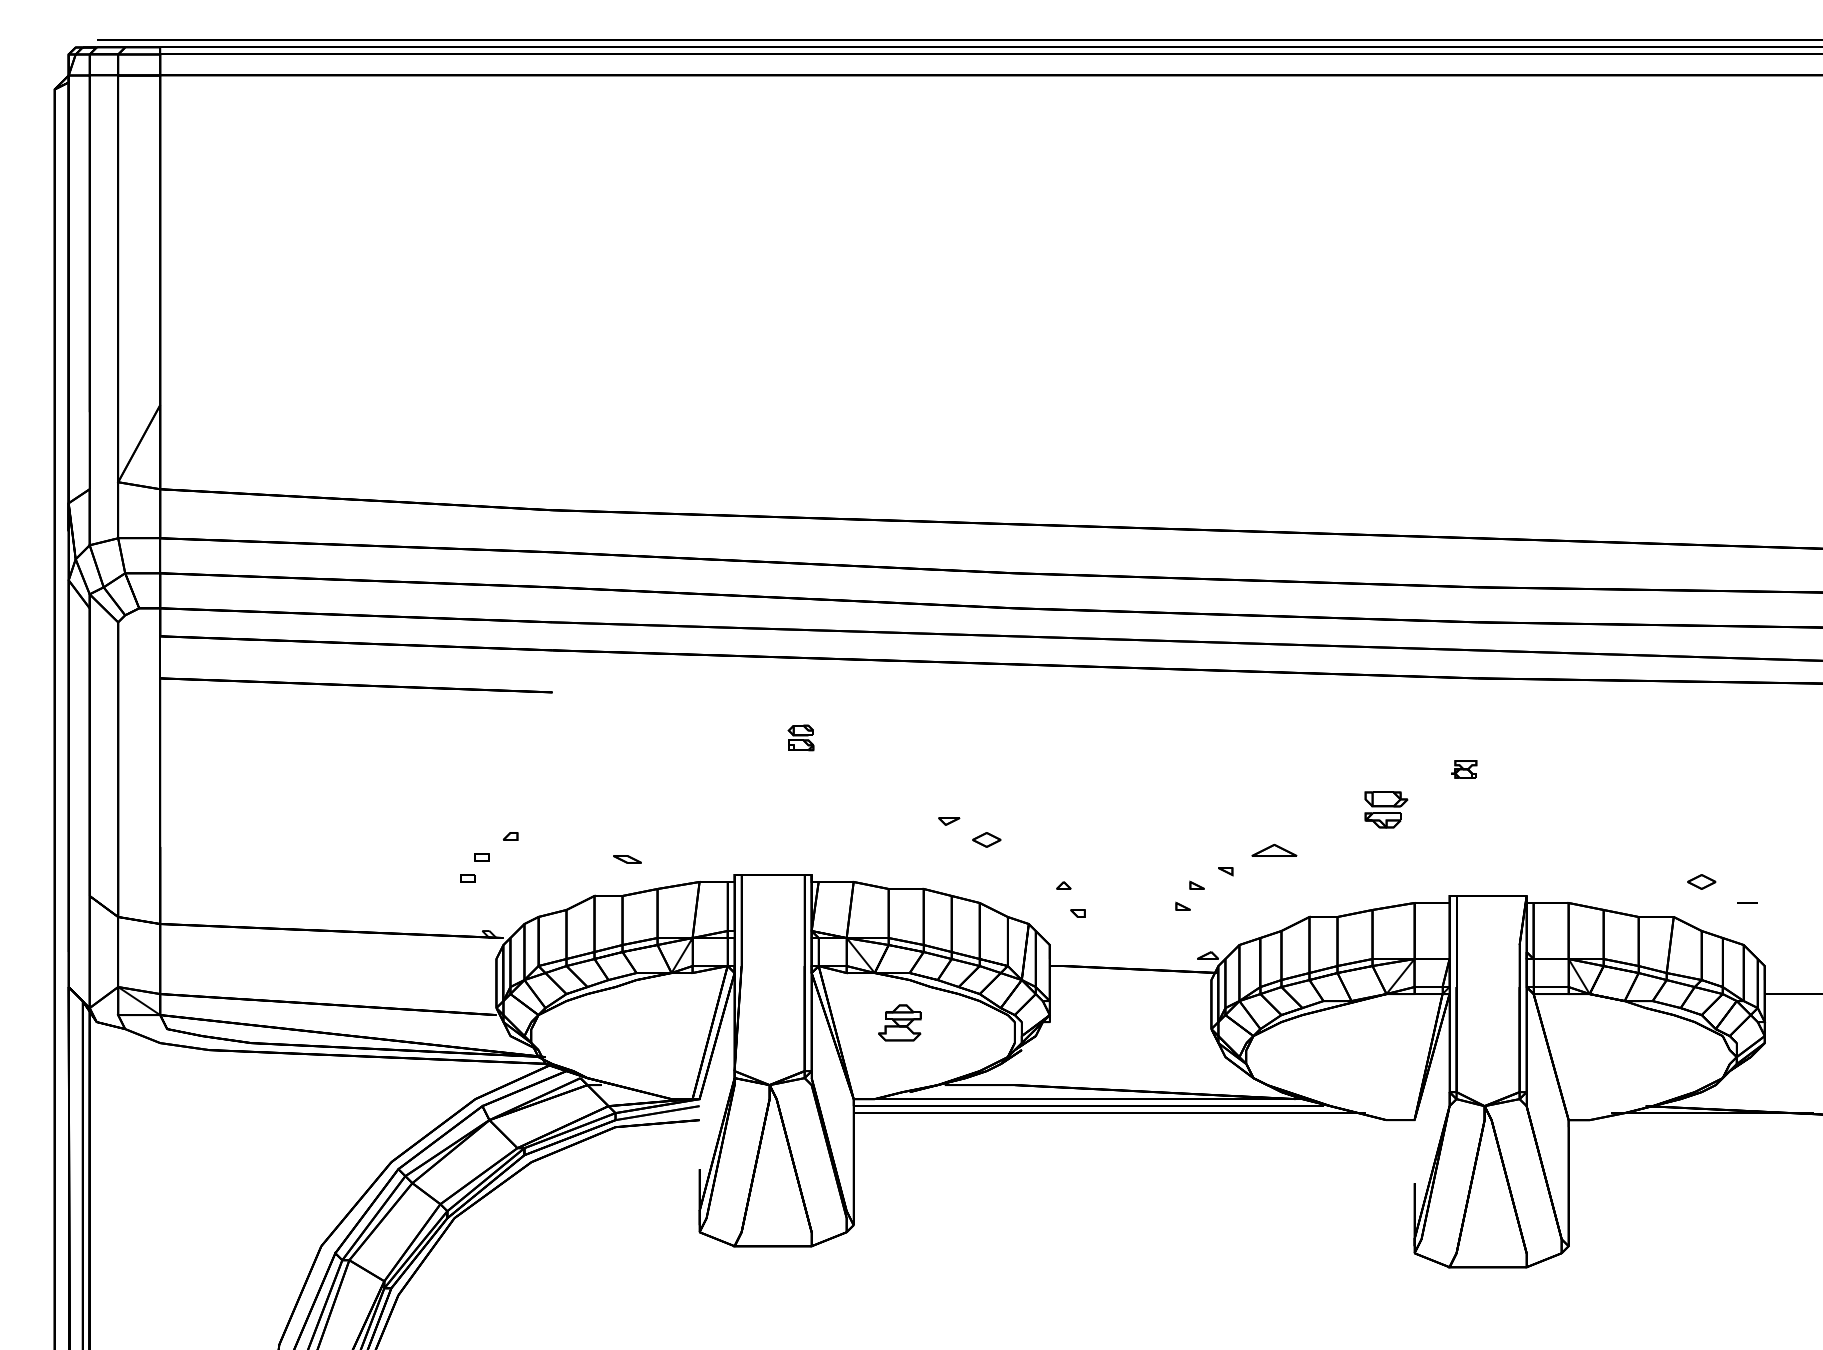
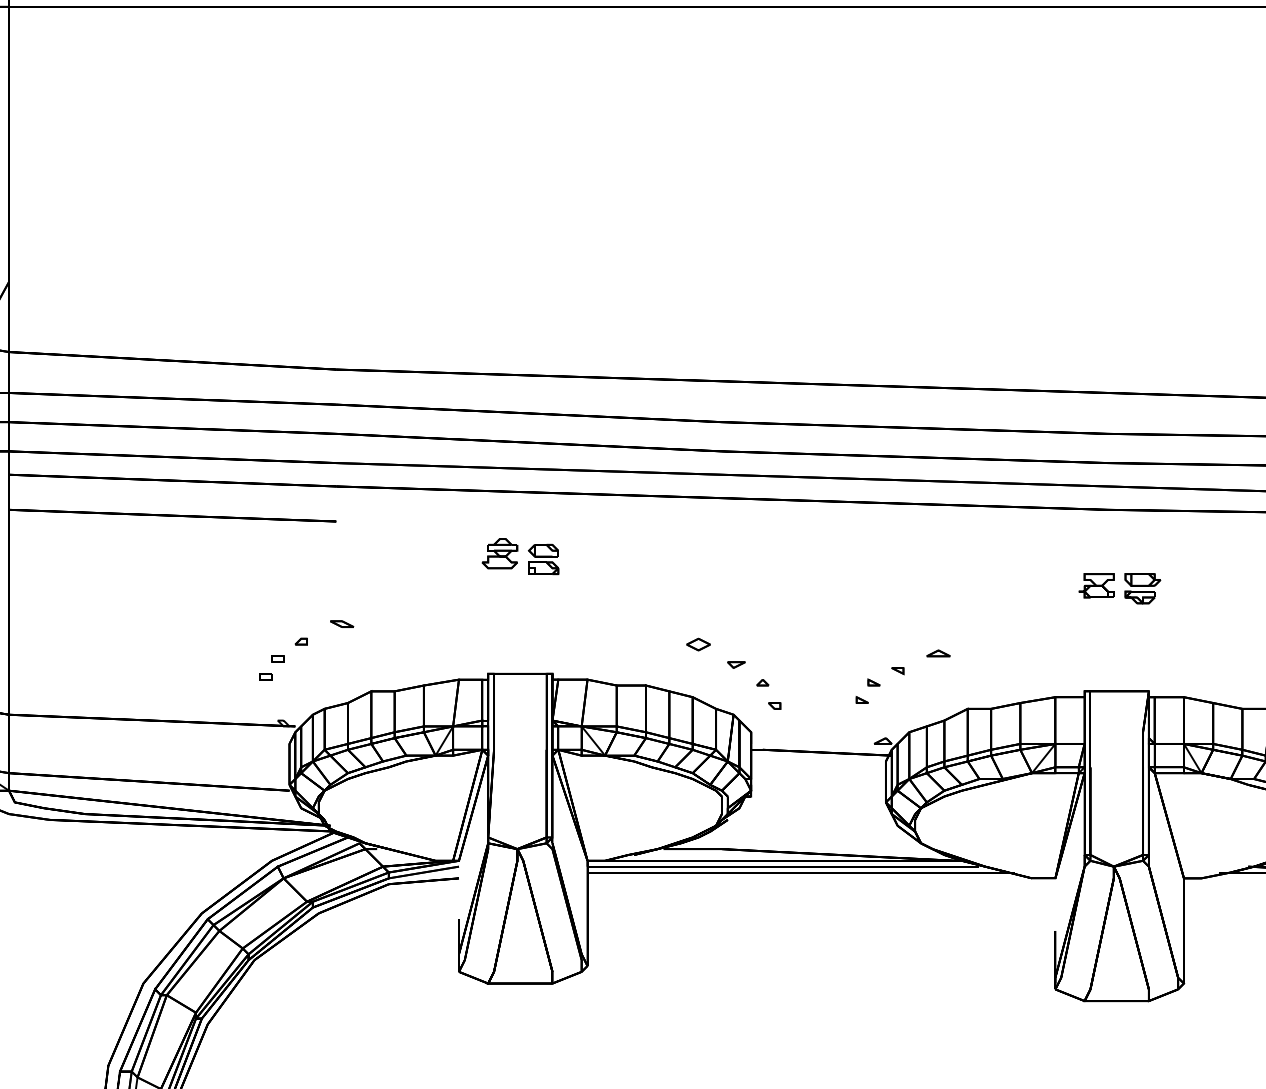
part: (800, 737) -> (543, 559), size x1.43
part: (1463, 769) -> (1096, 585), size x1.67
part: (1386, 809) -> (1142, 588), moved
part: (949, 821) -> (736, 665), moved
part: (1274, 850) -> (938, 653), size x0.62
part: (627, 859) -> (342, 624), moved
part: (899, 1022) -> (499, 553), moved

